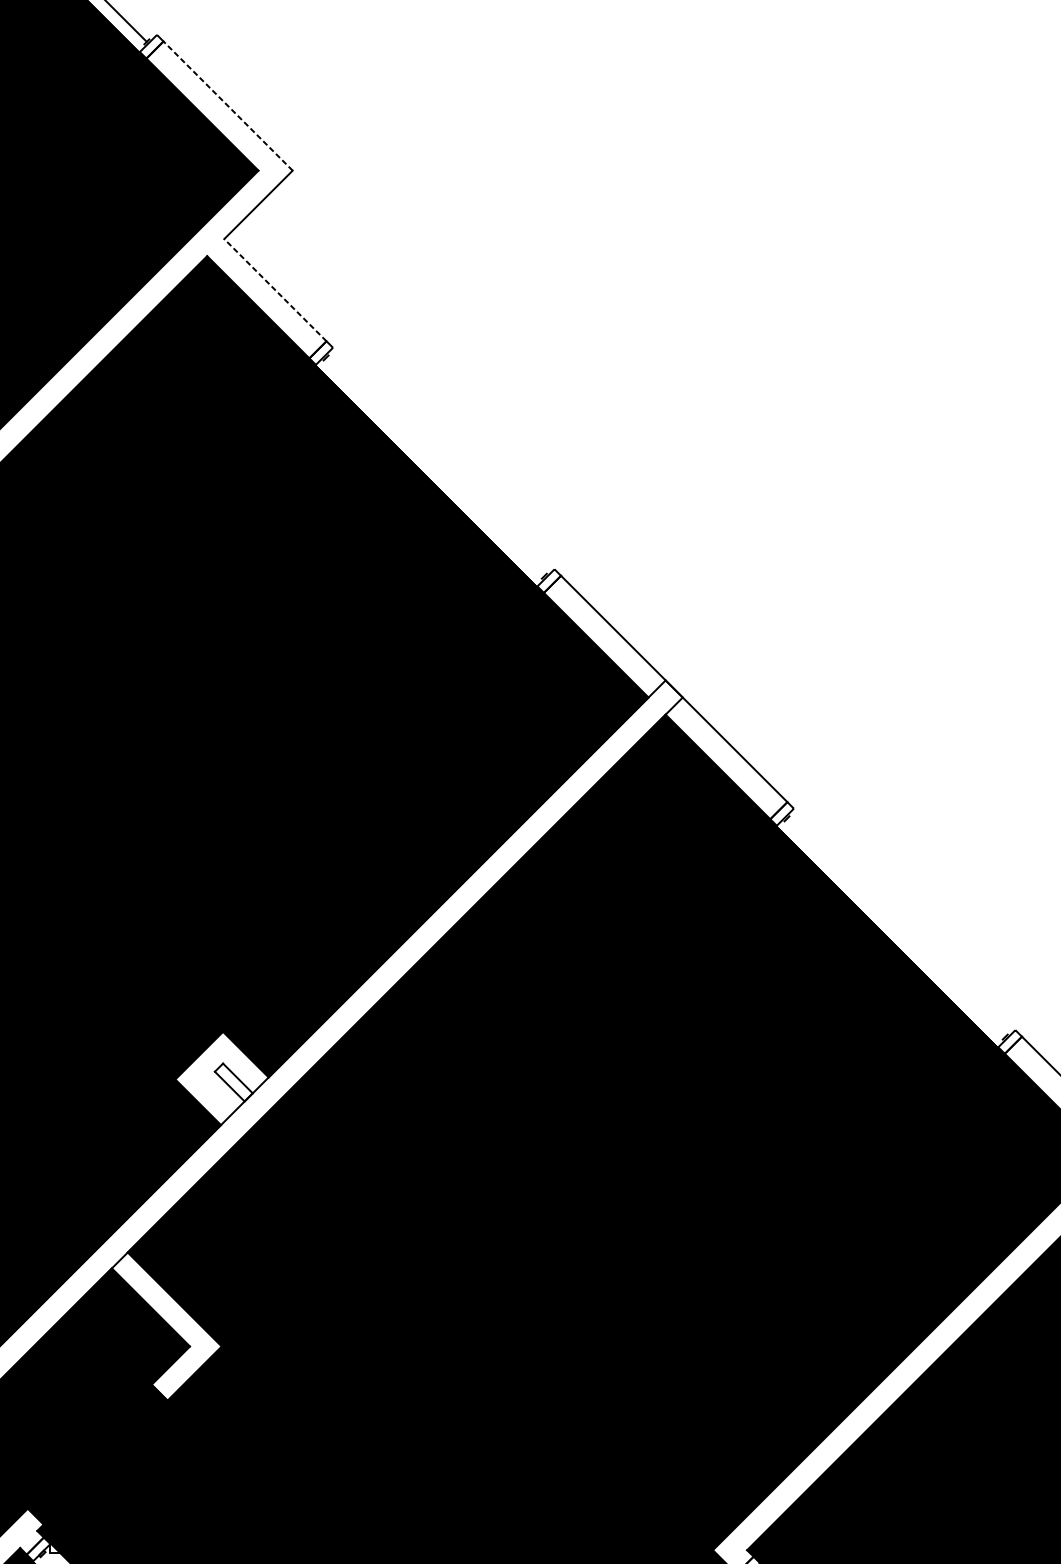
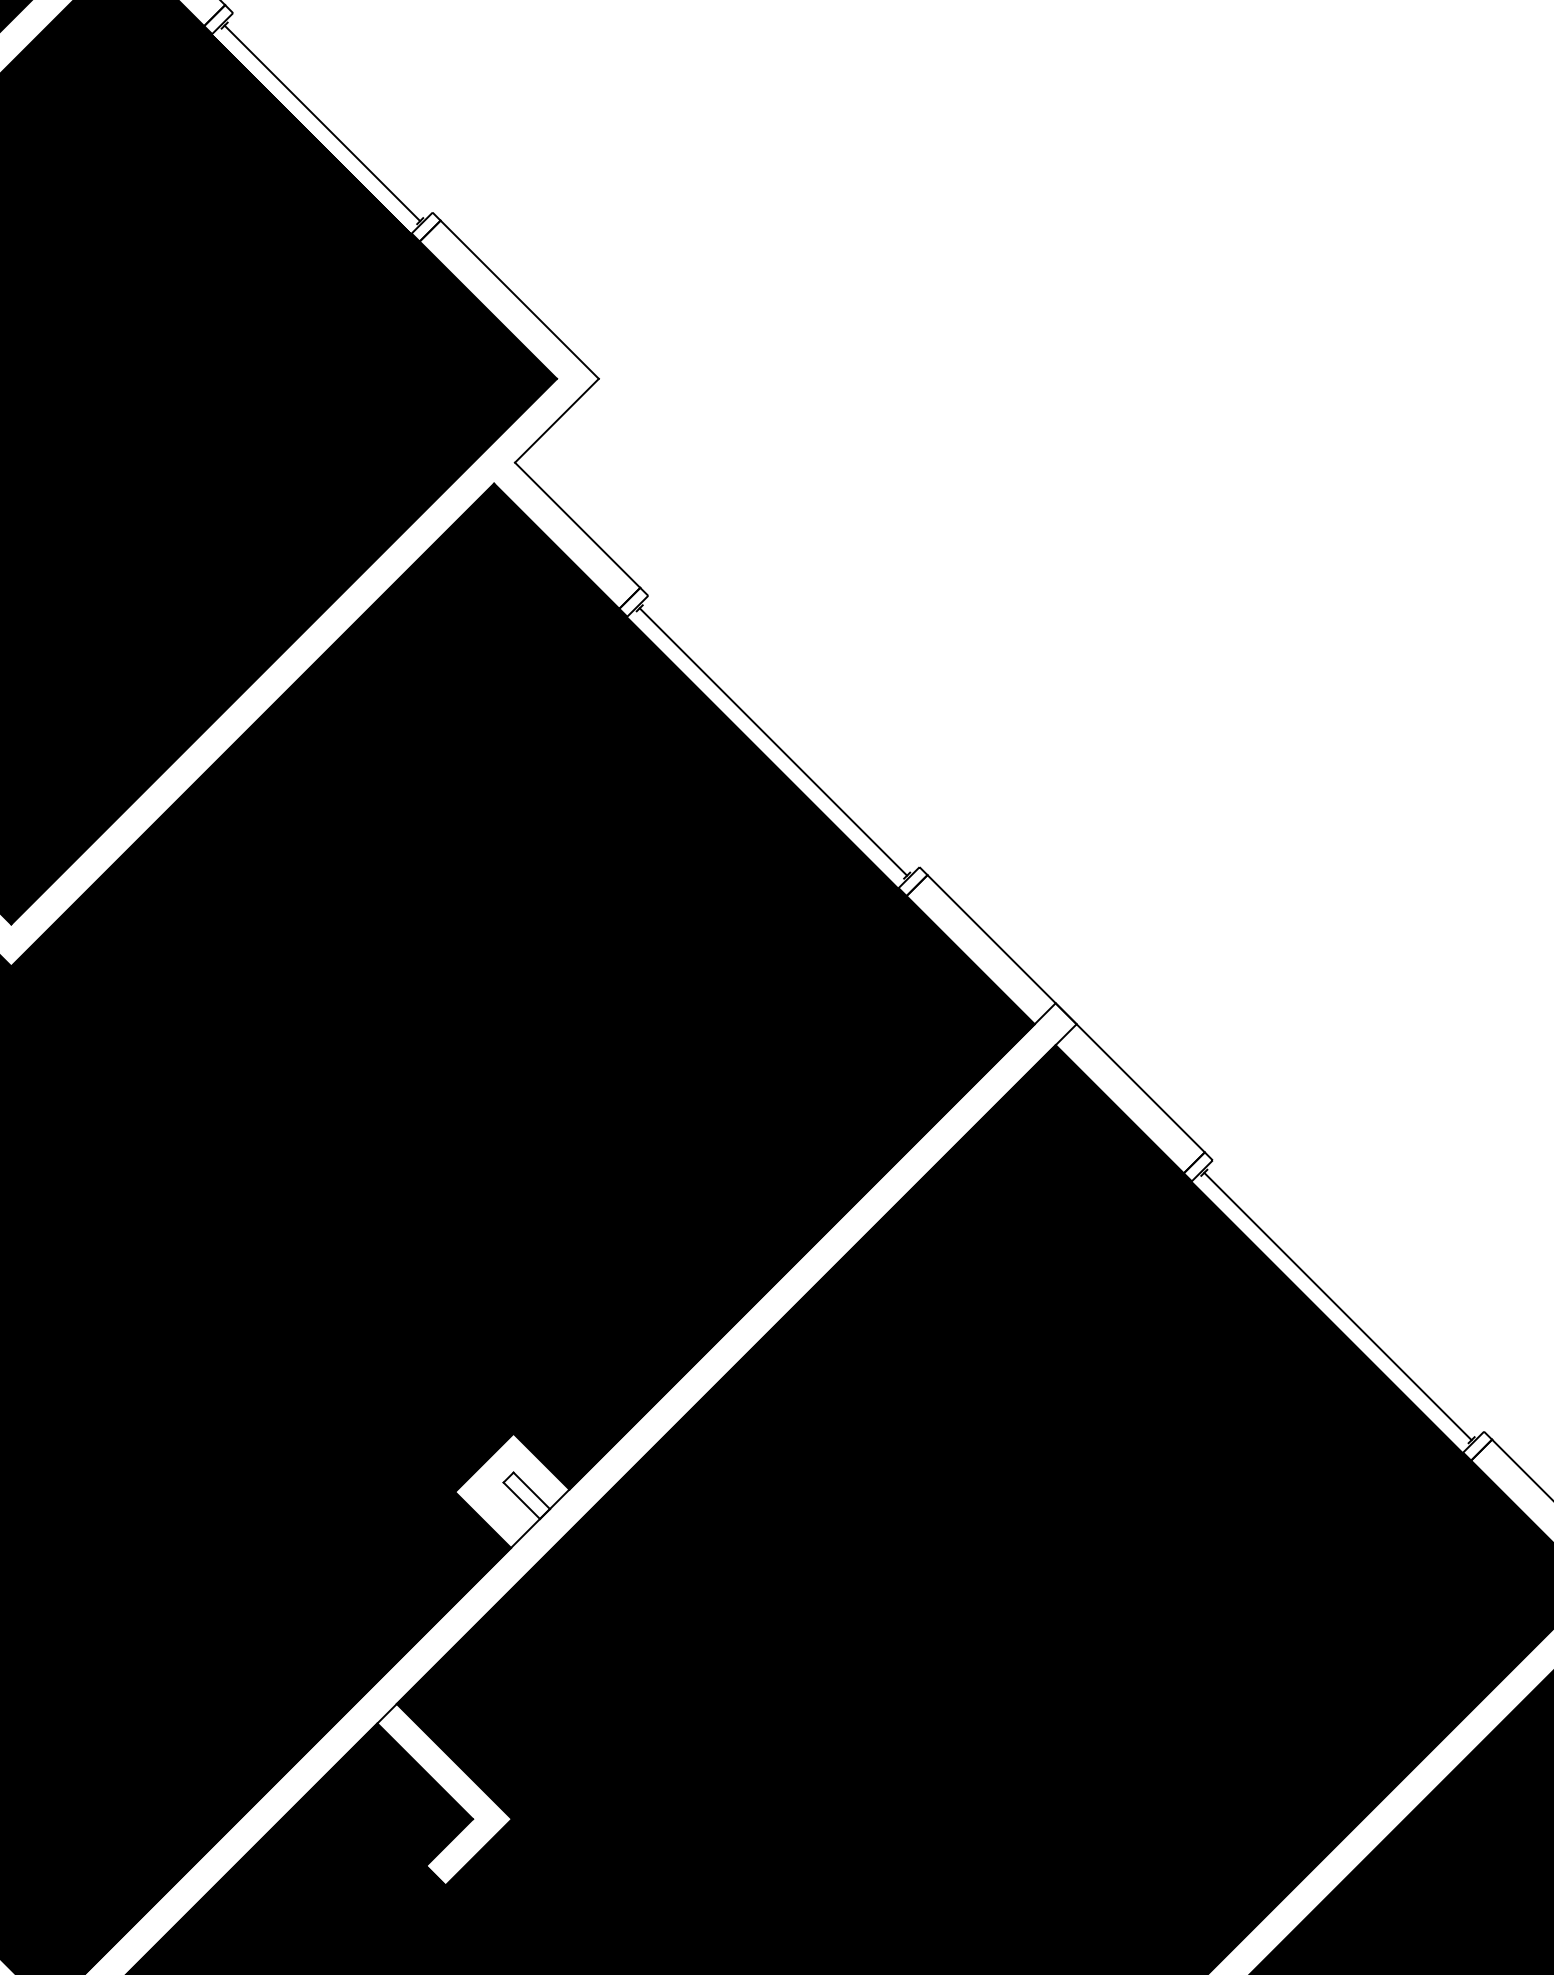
line: (227, 105) -> (519, 299), dashed -> solid
line: (275, 290) -> (577, 525), dashed -> solid
line: (435, 466) -> (773, 741), added
line: (895, 927) -> (1337, 1306), added

